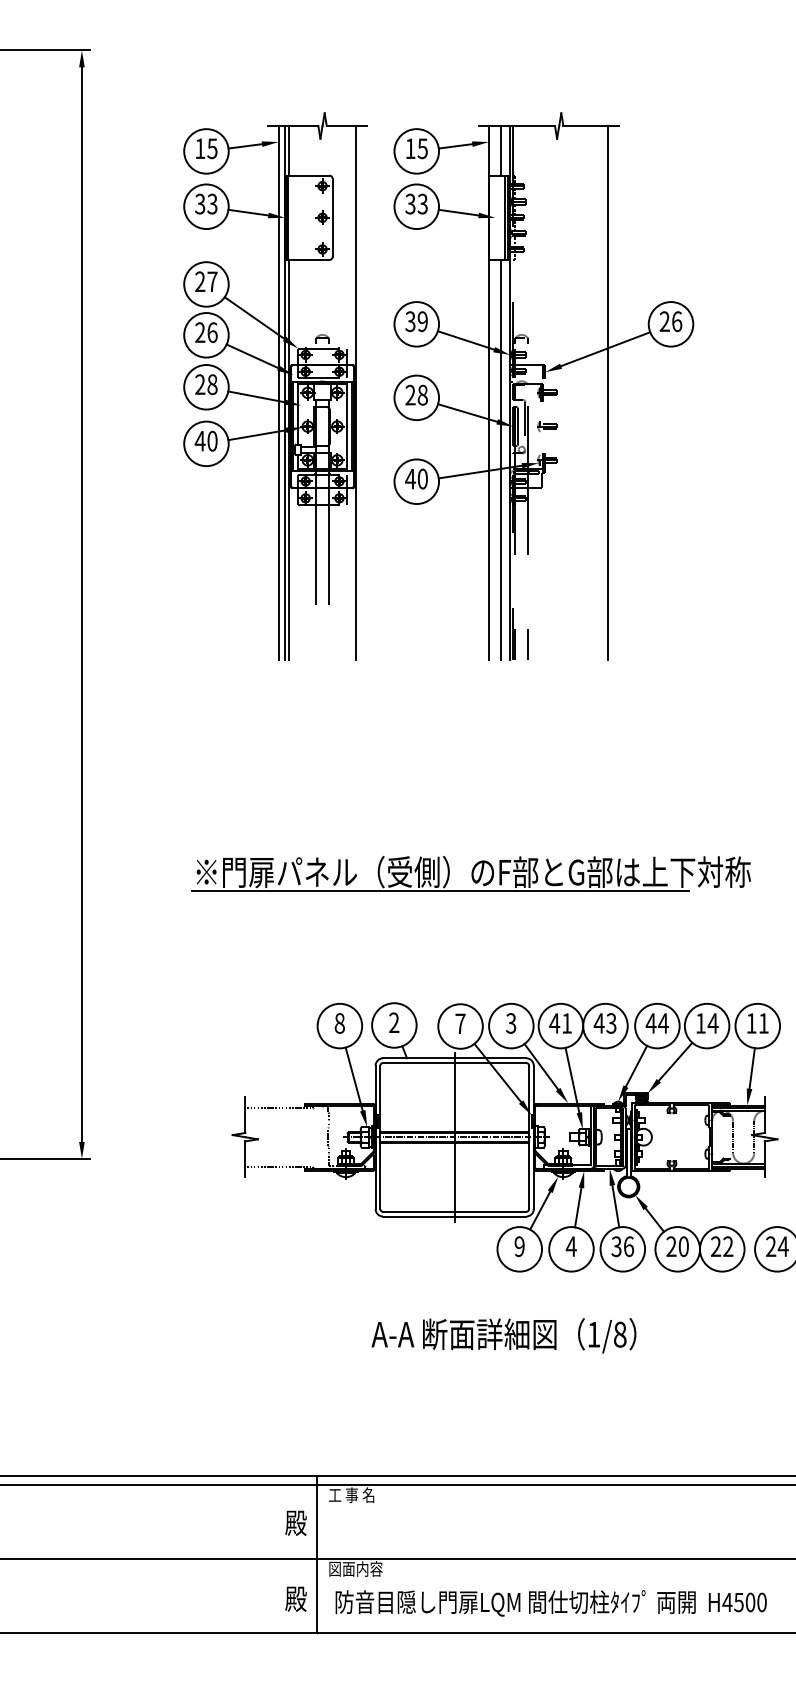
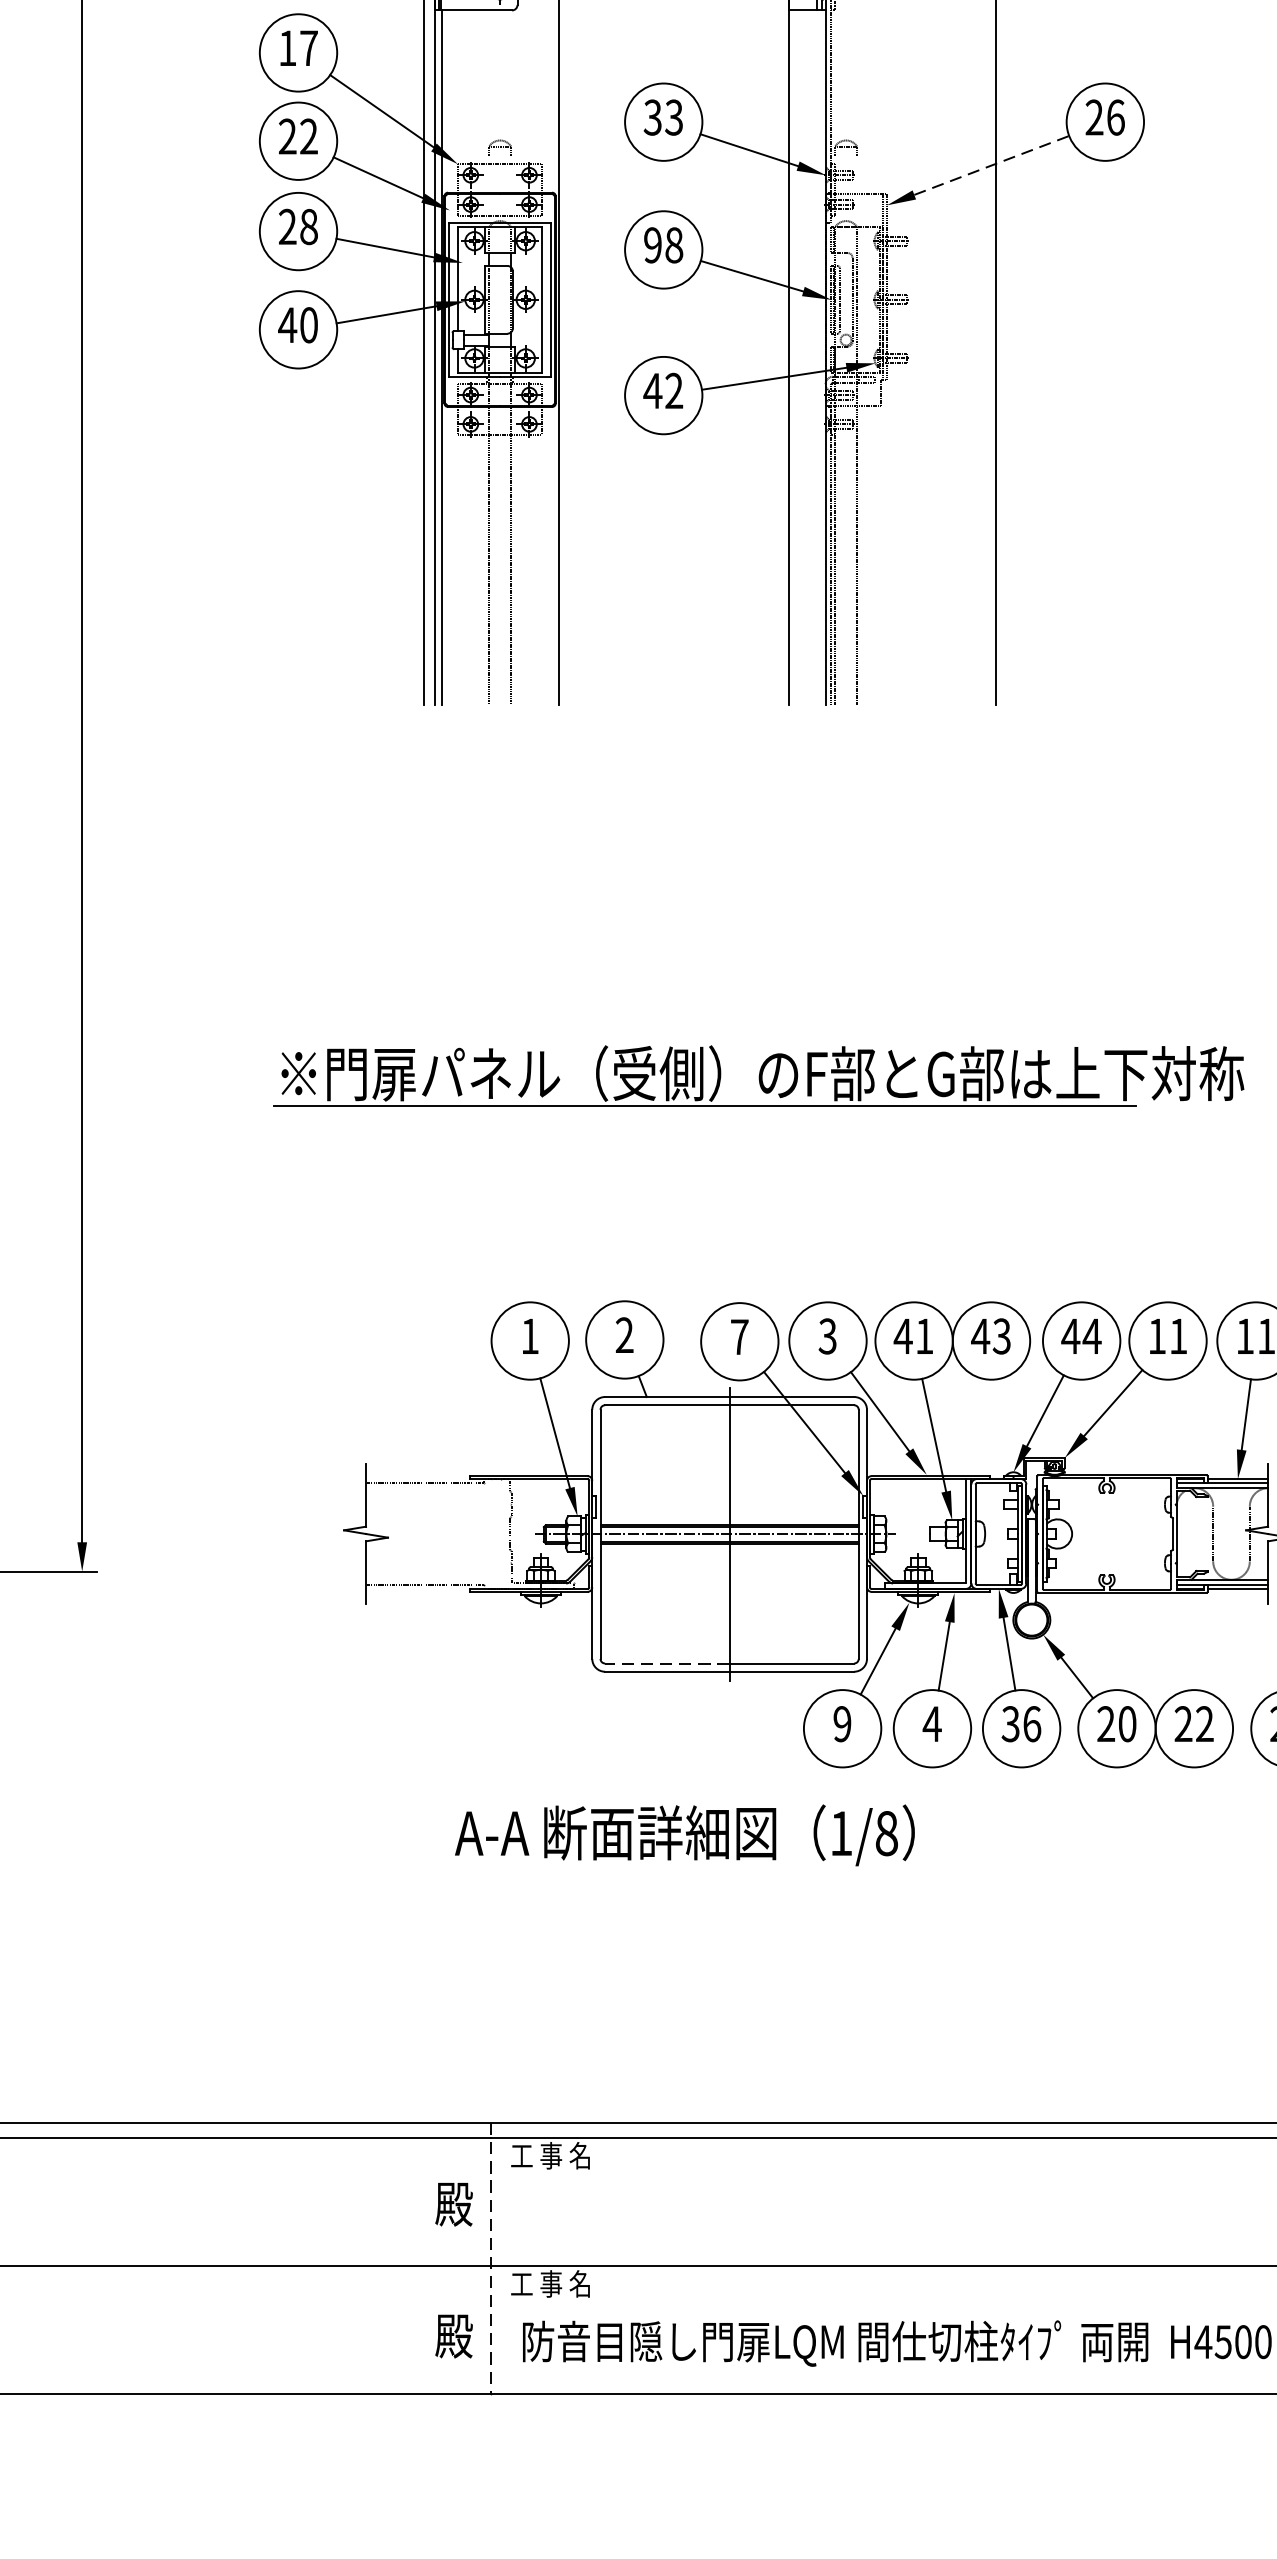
text: (200, 281) -> (288, 47), 27 -> 17
text: (422, 321) -> (673, 117), 39 -> 33
text: (212, 332) -> (308, 136), 26 -> 22
line: (605, 349) -> (991, 165), solid -> dashed
text: (410, 395) -> (652, 245), 28 -> 98
line: (500, 459) -> (809, 356), removed
text: (422, 478) -> (673, 389), 40 -> 42
text: (339, 1023) -> (529, 1336), 8 -> 1
text: (712, 1023) -> (1177, 1336), 14 -> 11
line: (418, 1211) -> (666, 1663), solid -> dashed
text: (503, 1335) -> (684, 1834), moved
line: (317, 1554) -> (491, 2258), solid -> dashed
text: (355, 1568) -> (557, 2283), 図面内容 -> 工 事 名

